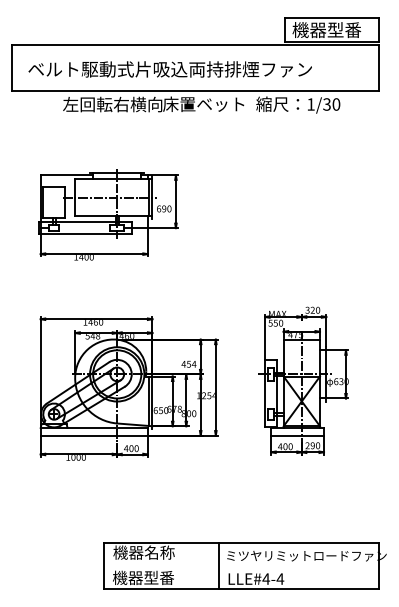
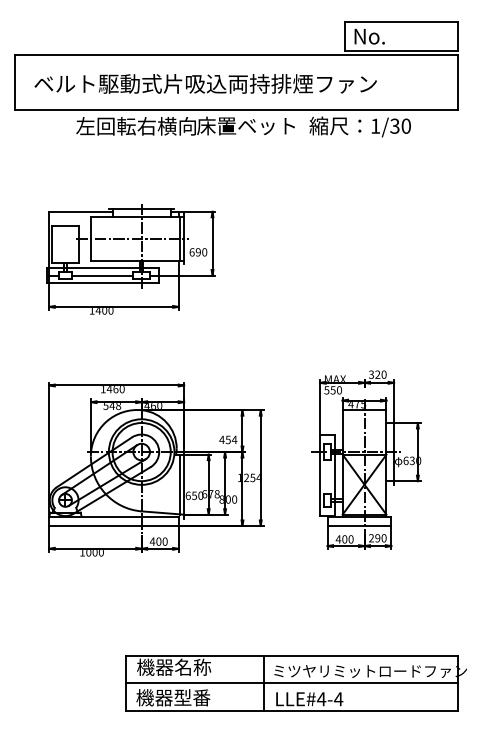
text: (326, 30) -> (394, 36), 機器型番 -> No.
line: (84, 228) -> (102, 275), added
line: (241, 565) -> (291, 682), added

